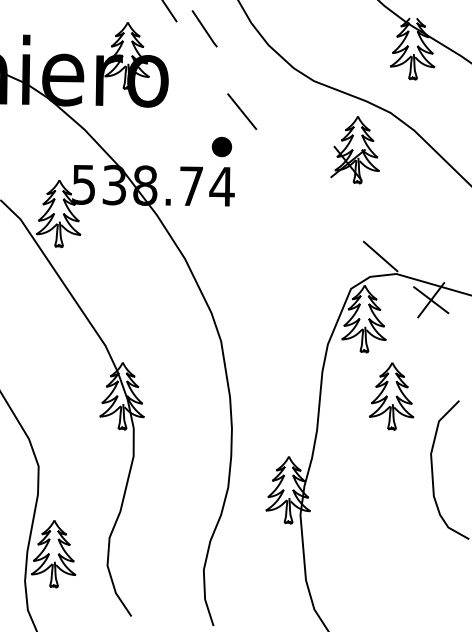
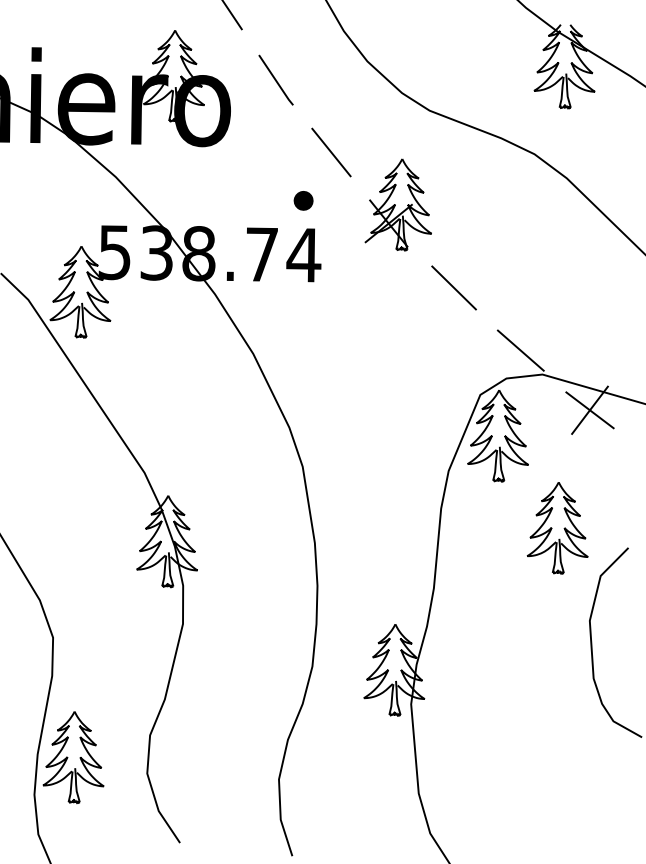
line: (204, 28) -> (275, 79), moved
part: (221, 146) -> (303, 200), size x0.71
part: (354, 150) -> (397, 205), moved
line: (331, 210) -> (453, 287), added
part: (391, 396) -> (557, 528), moved

